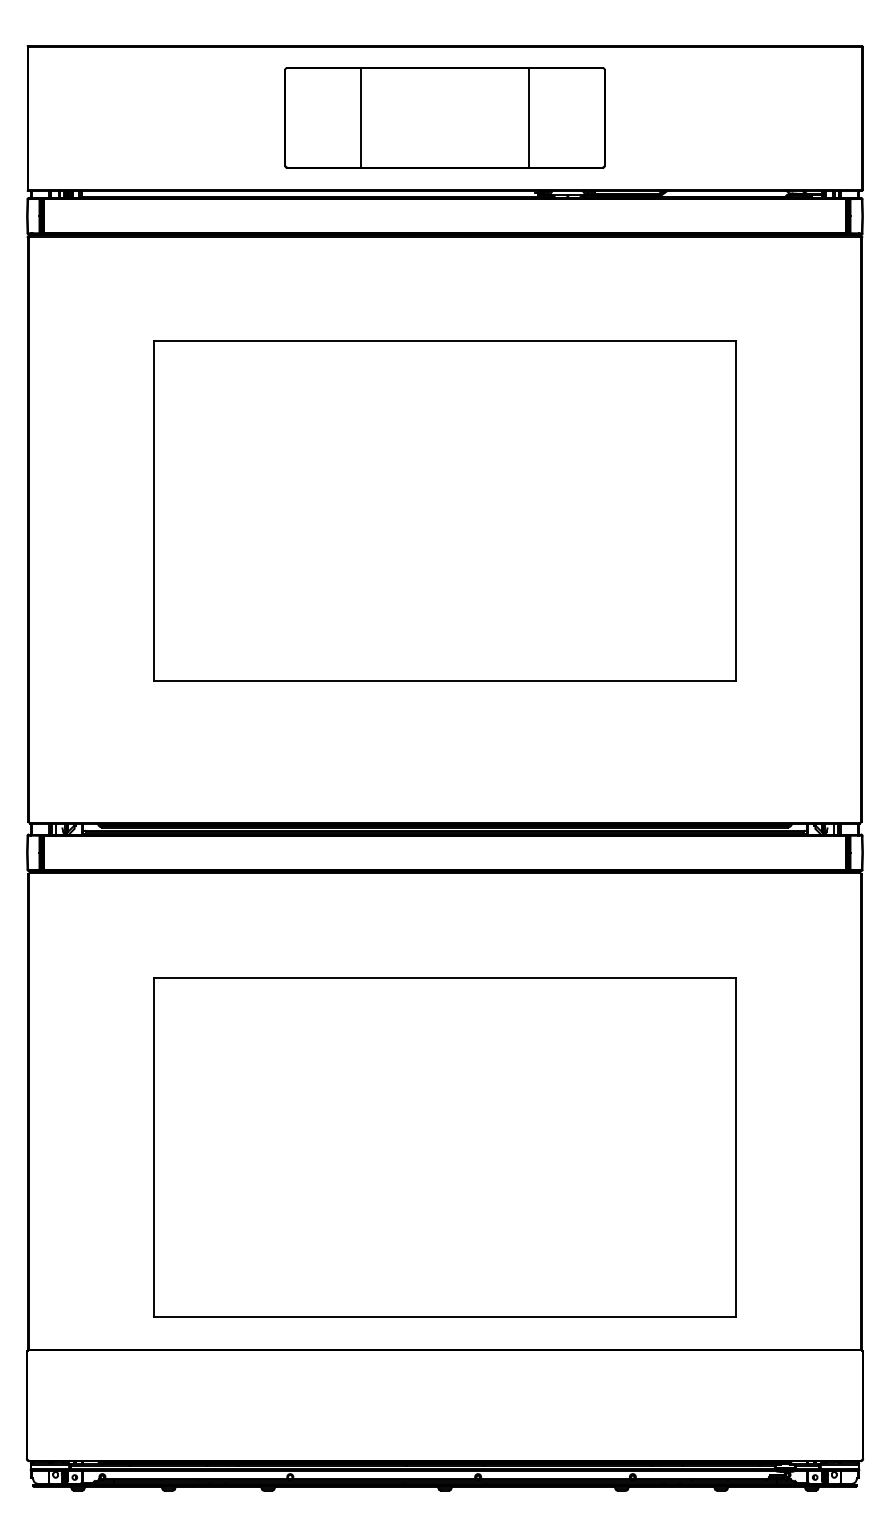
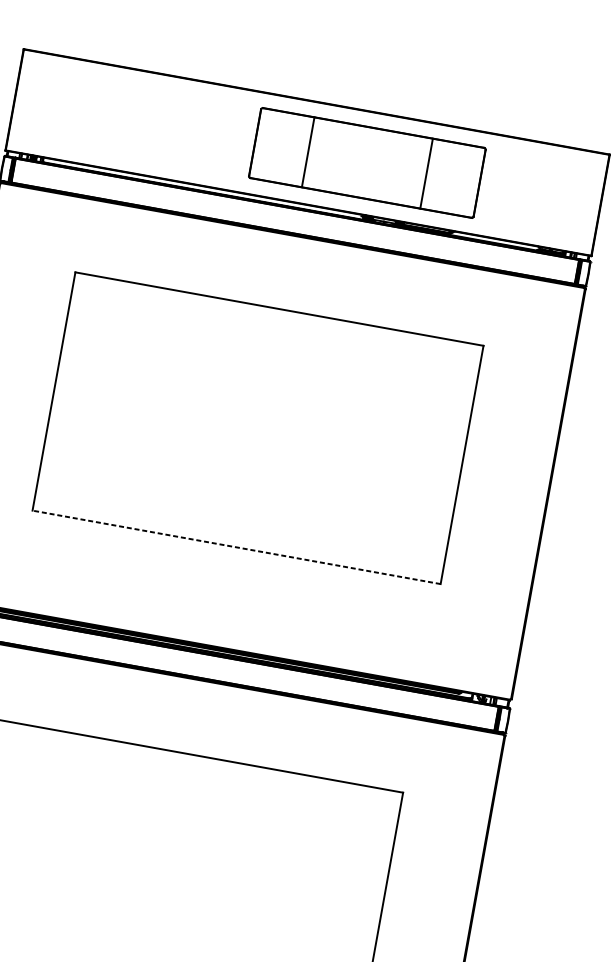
part: (444, 117) -> (367, 162), moved
line: (444, 680) -> (236, 547), solid -> dashed

